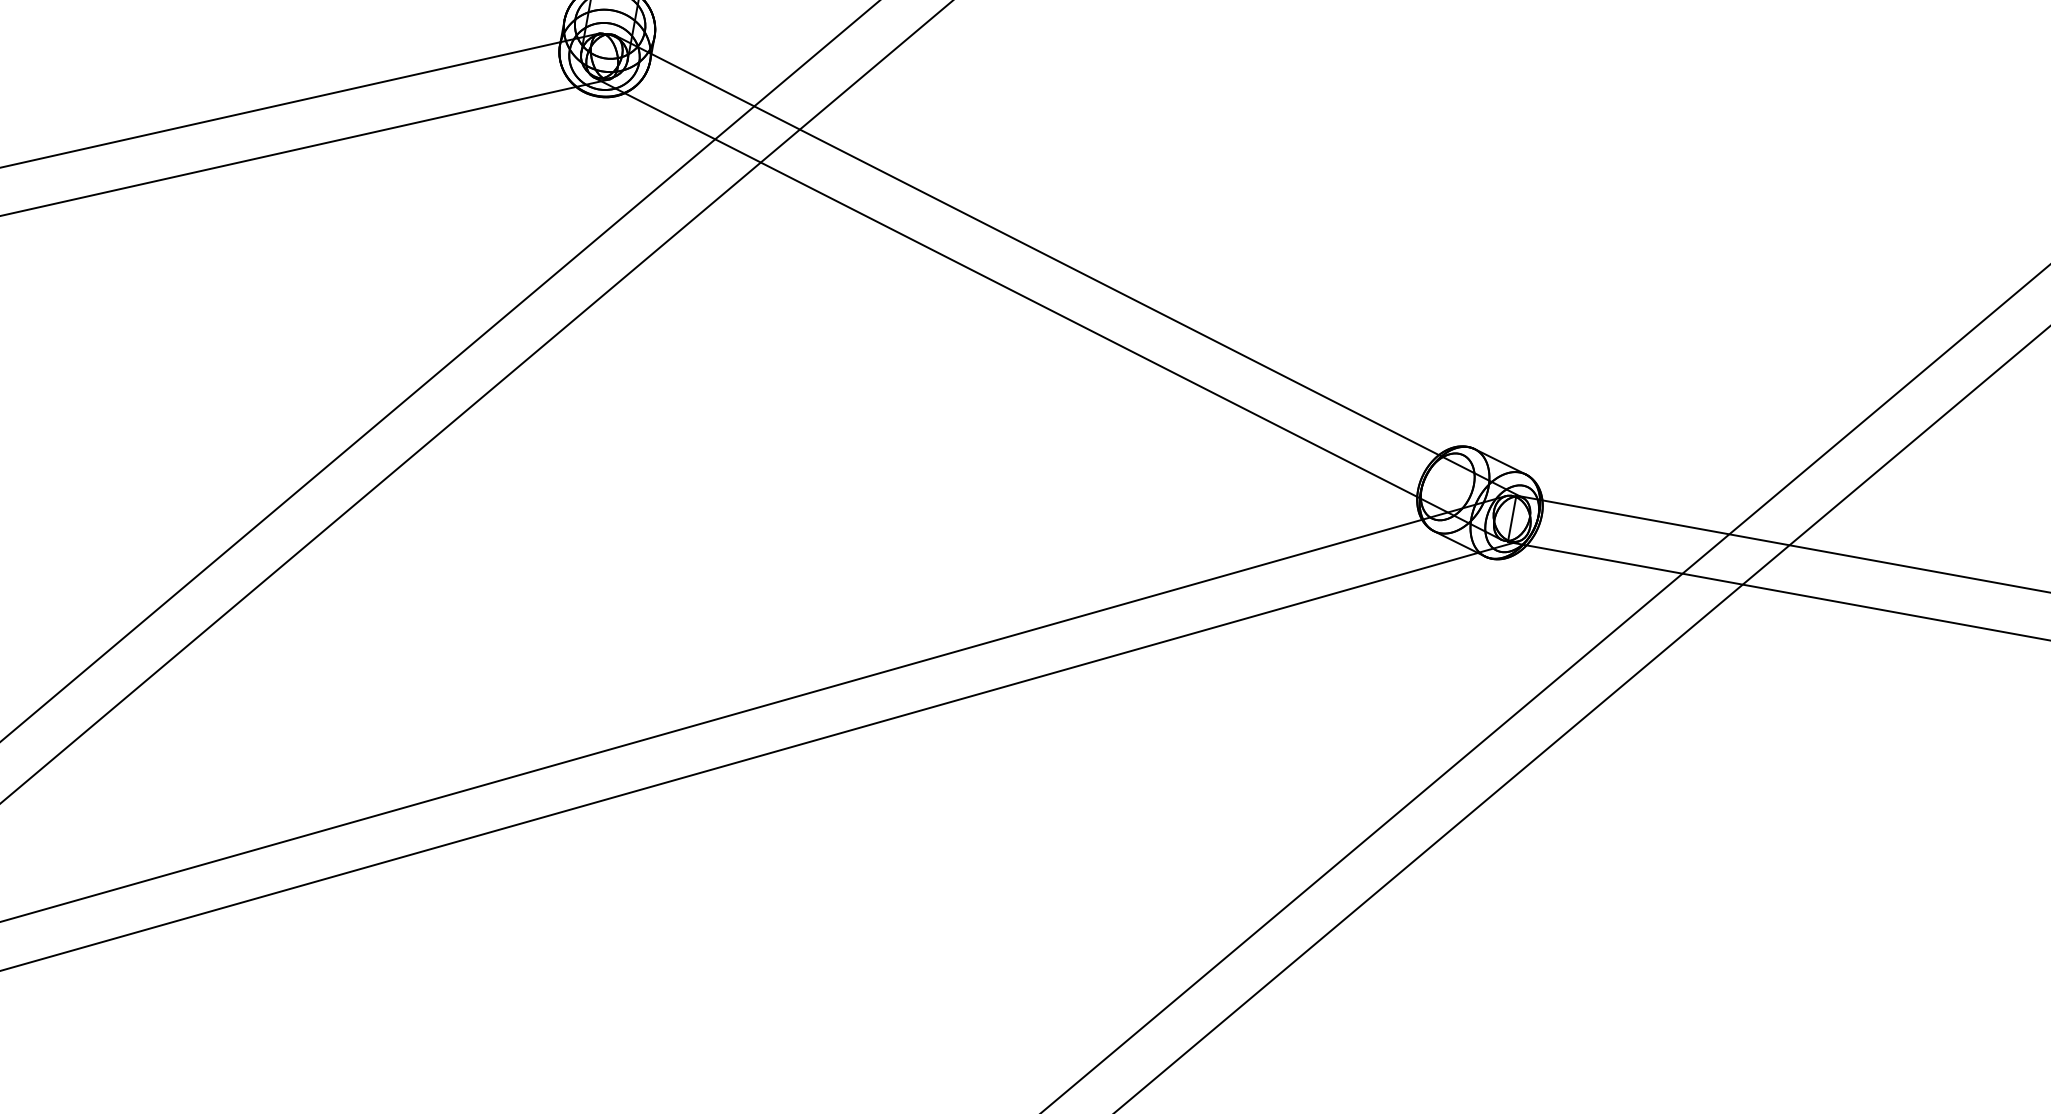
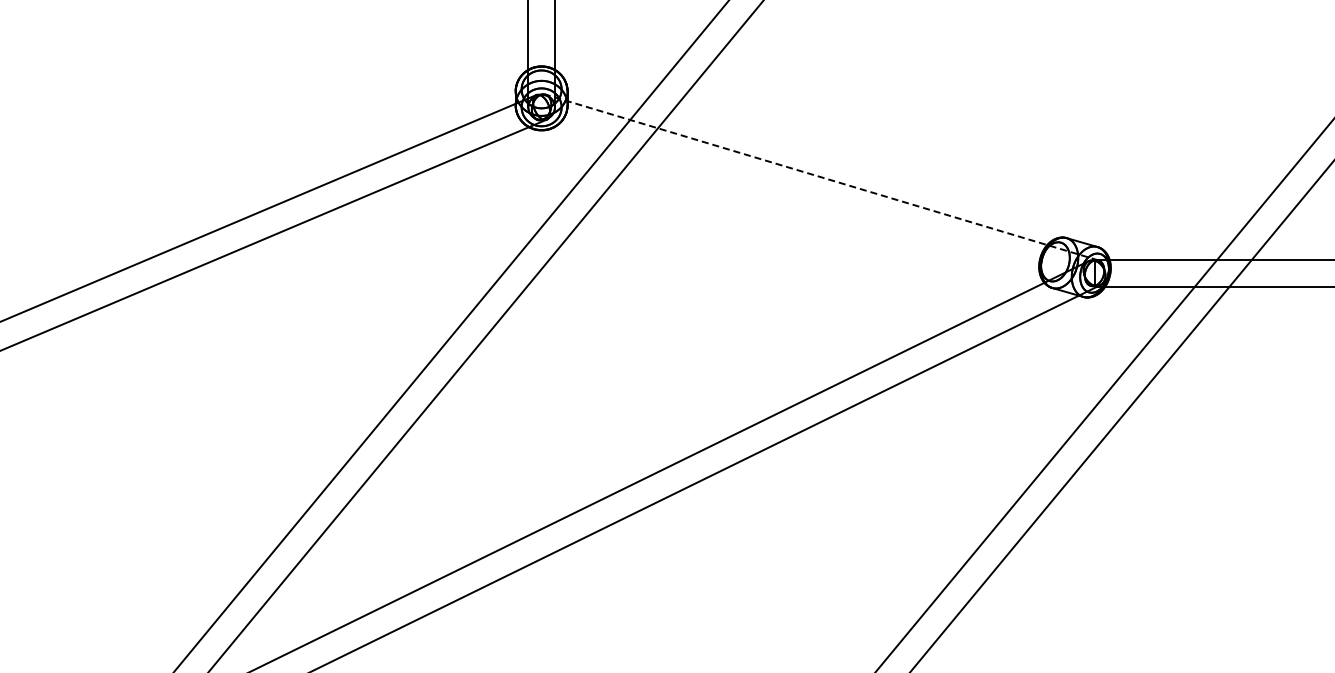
line: (1068, 266) -> (821, 177), solid -> dashed
line: (1046, 307) -> (813, 202), removed

